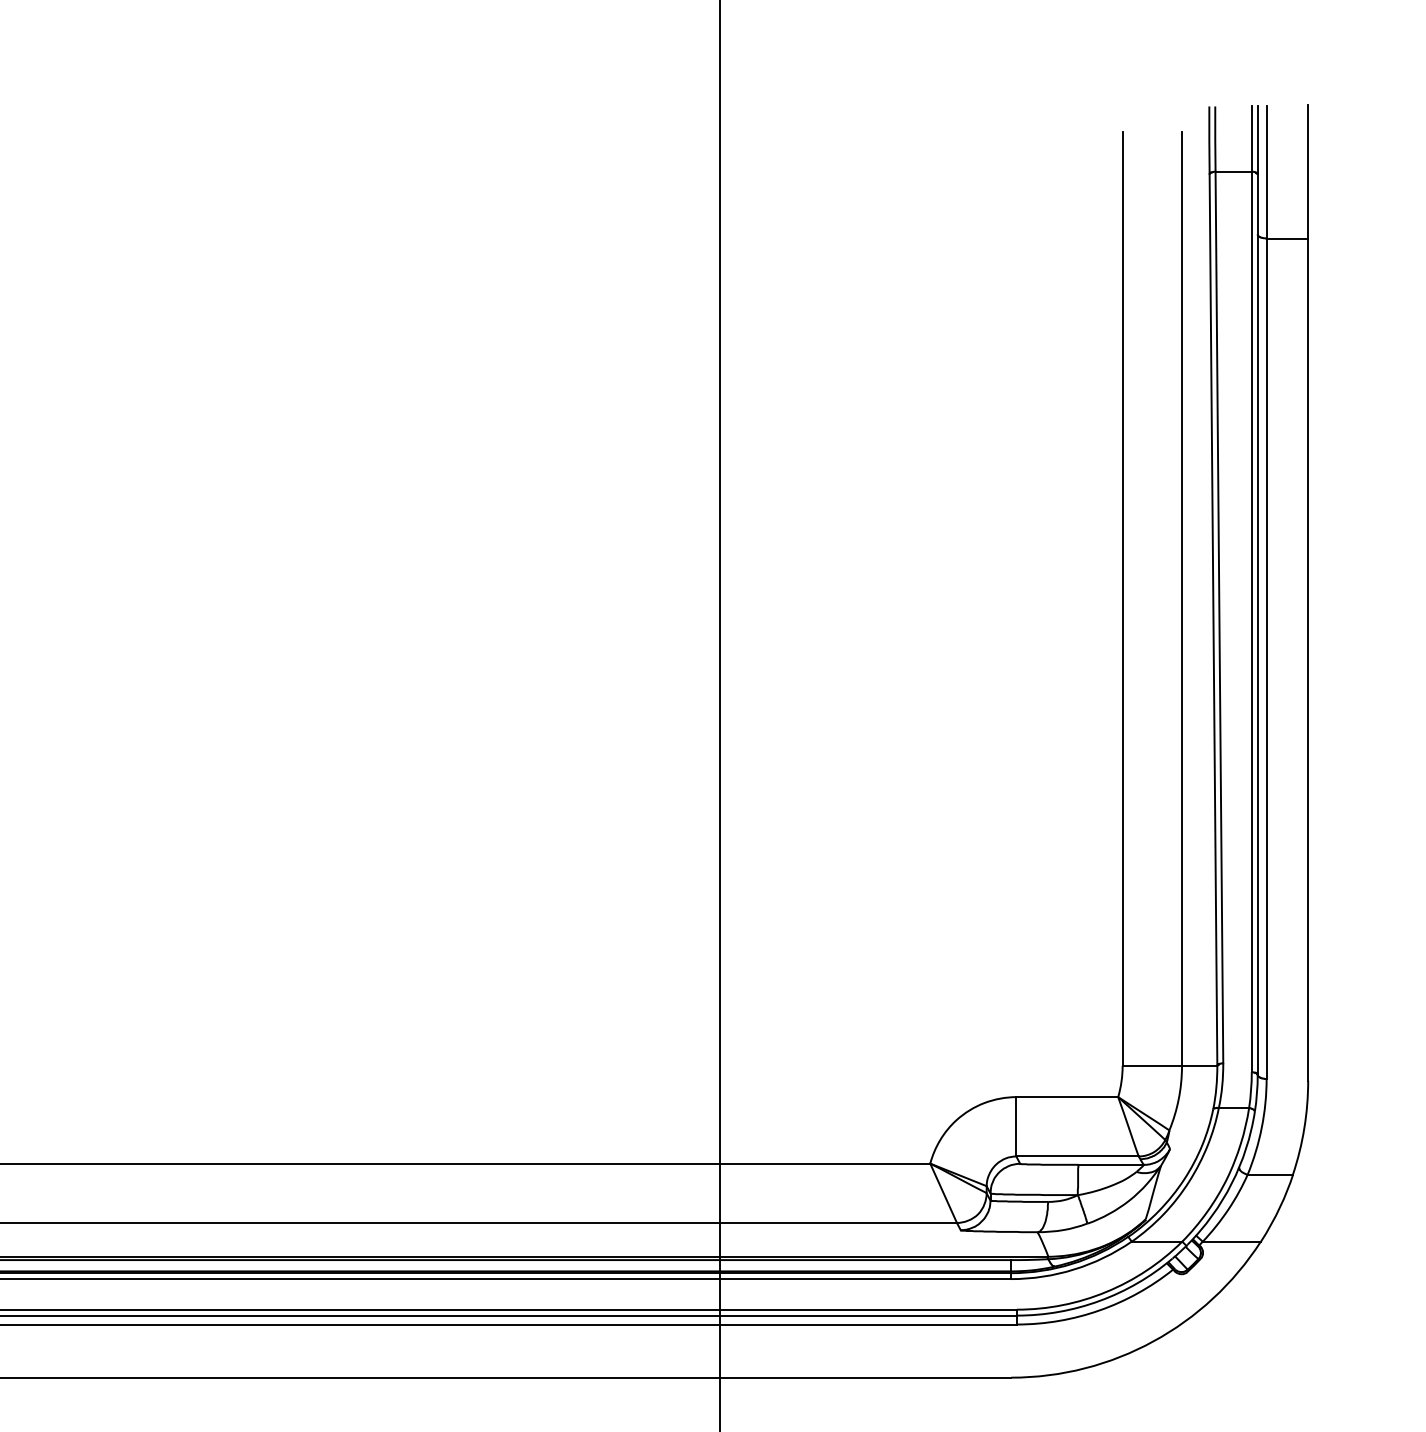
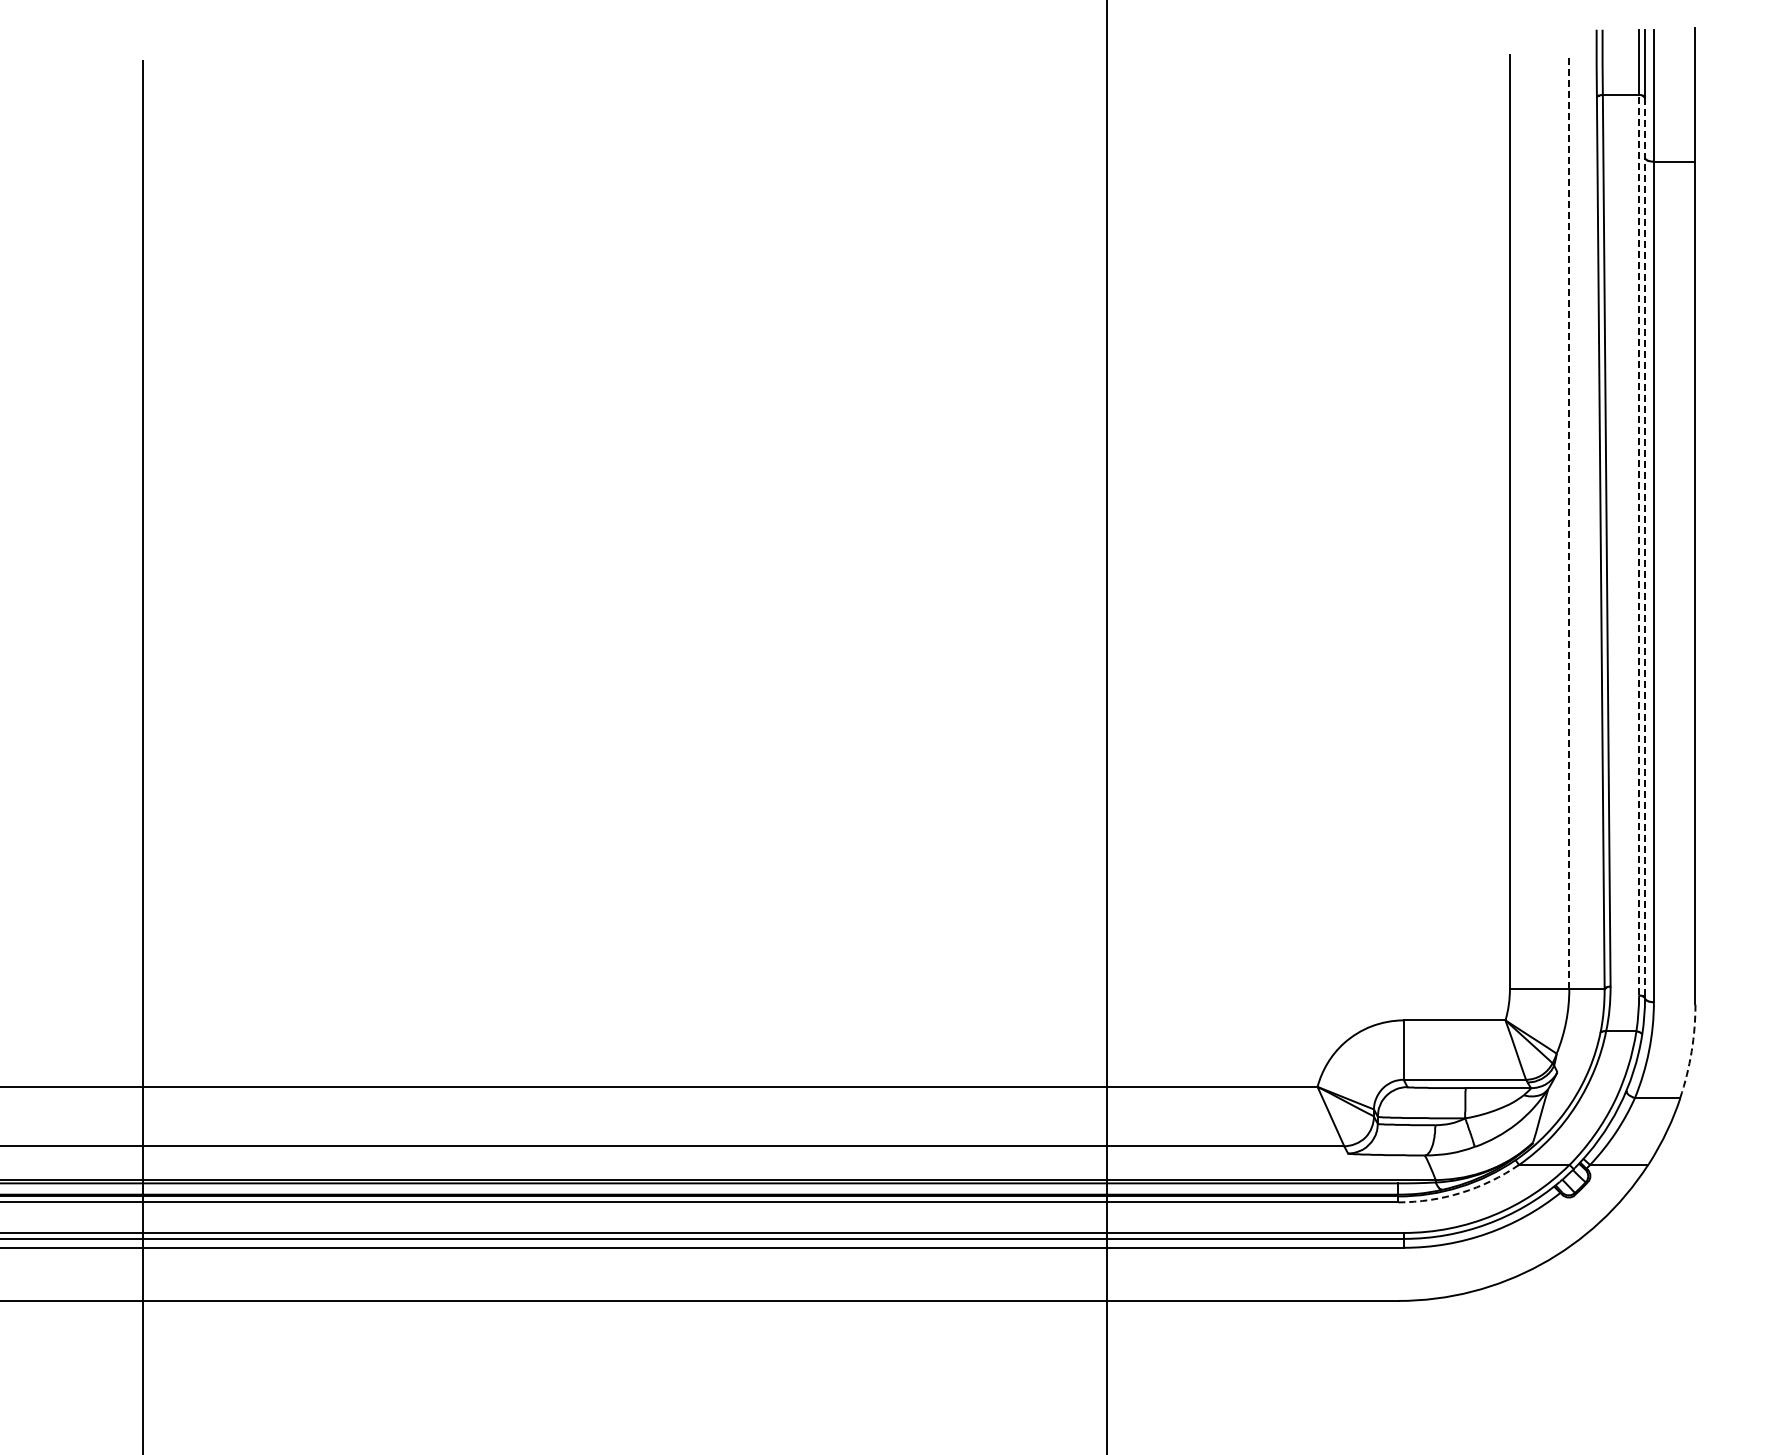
line: (1182, 598) -> (1569, 521), solid -> dashed
line: (1252, 621) -> (1639, 544), solid -> dashed
line: (1258, 625) -> (1645, 548), solid -> dashed
arc: (1304, 1128) -> (1691, 1051), solid -> dashed
arc: (1074, 1269) -> (1461, 1192), solid -> dashed

